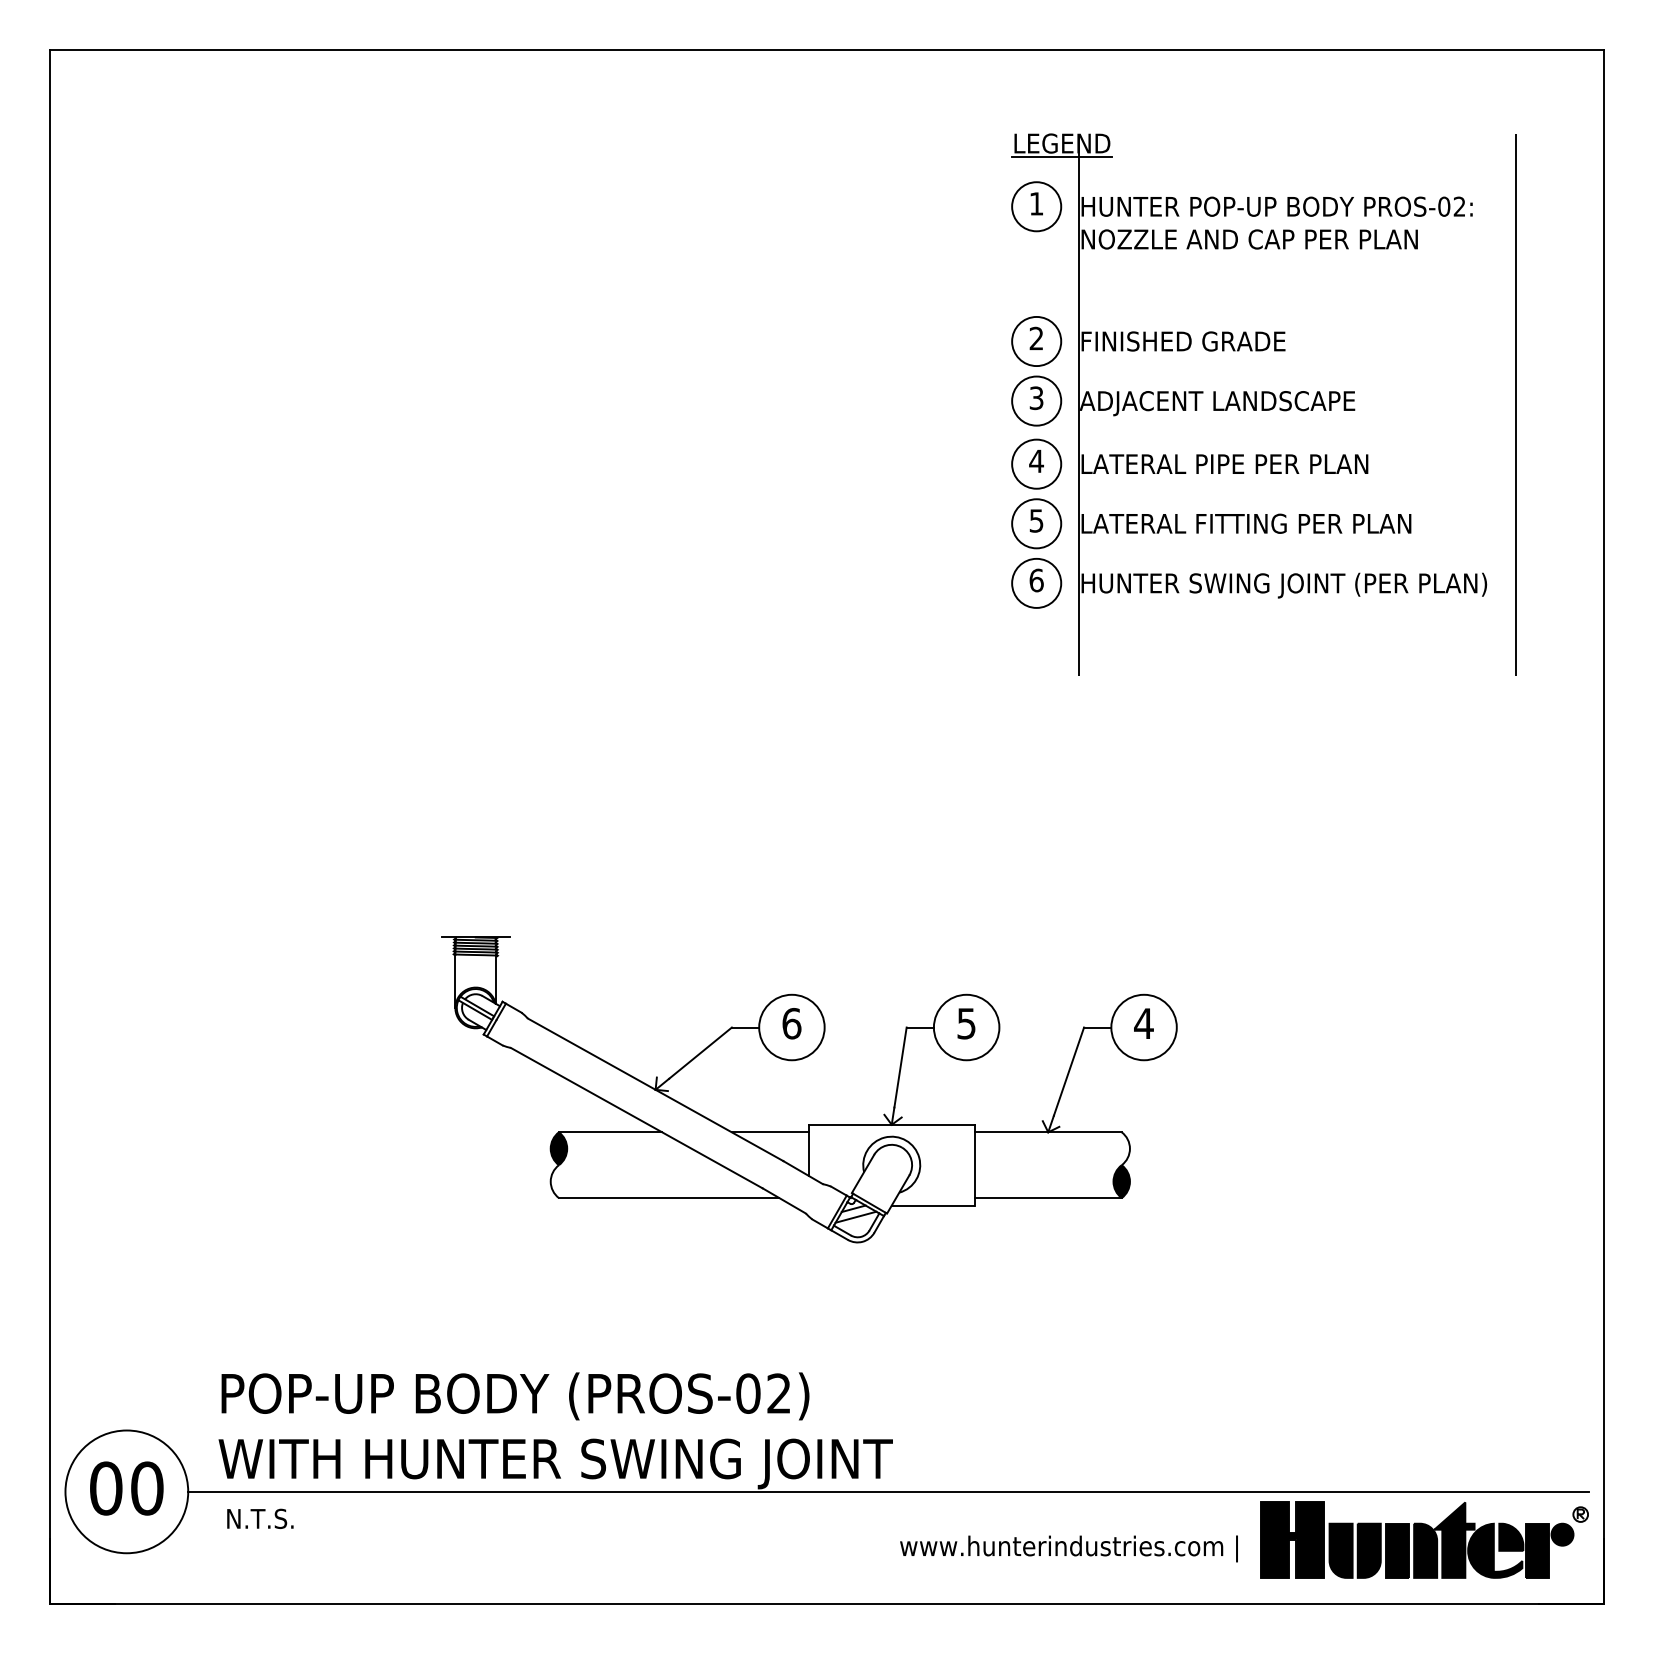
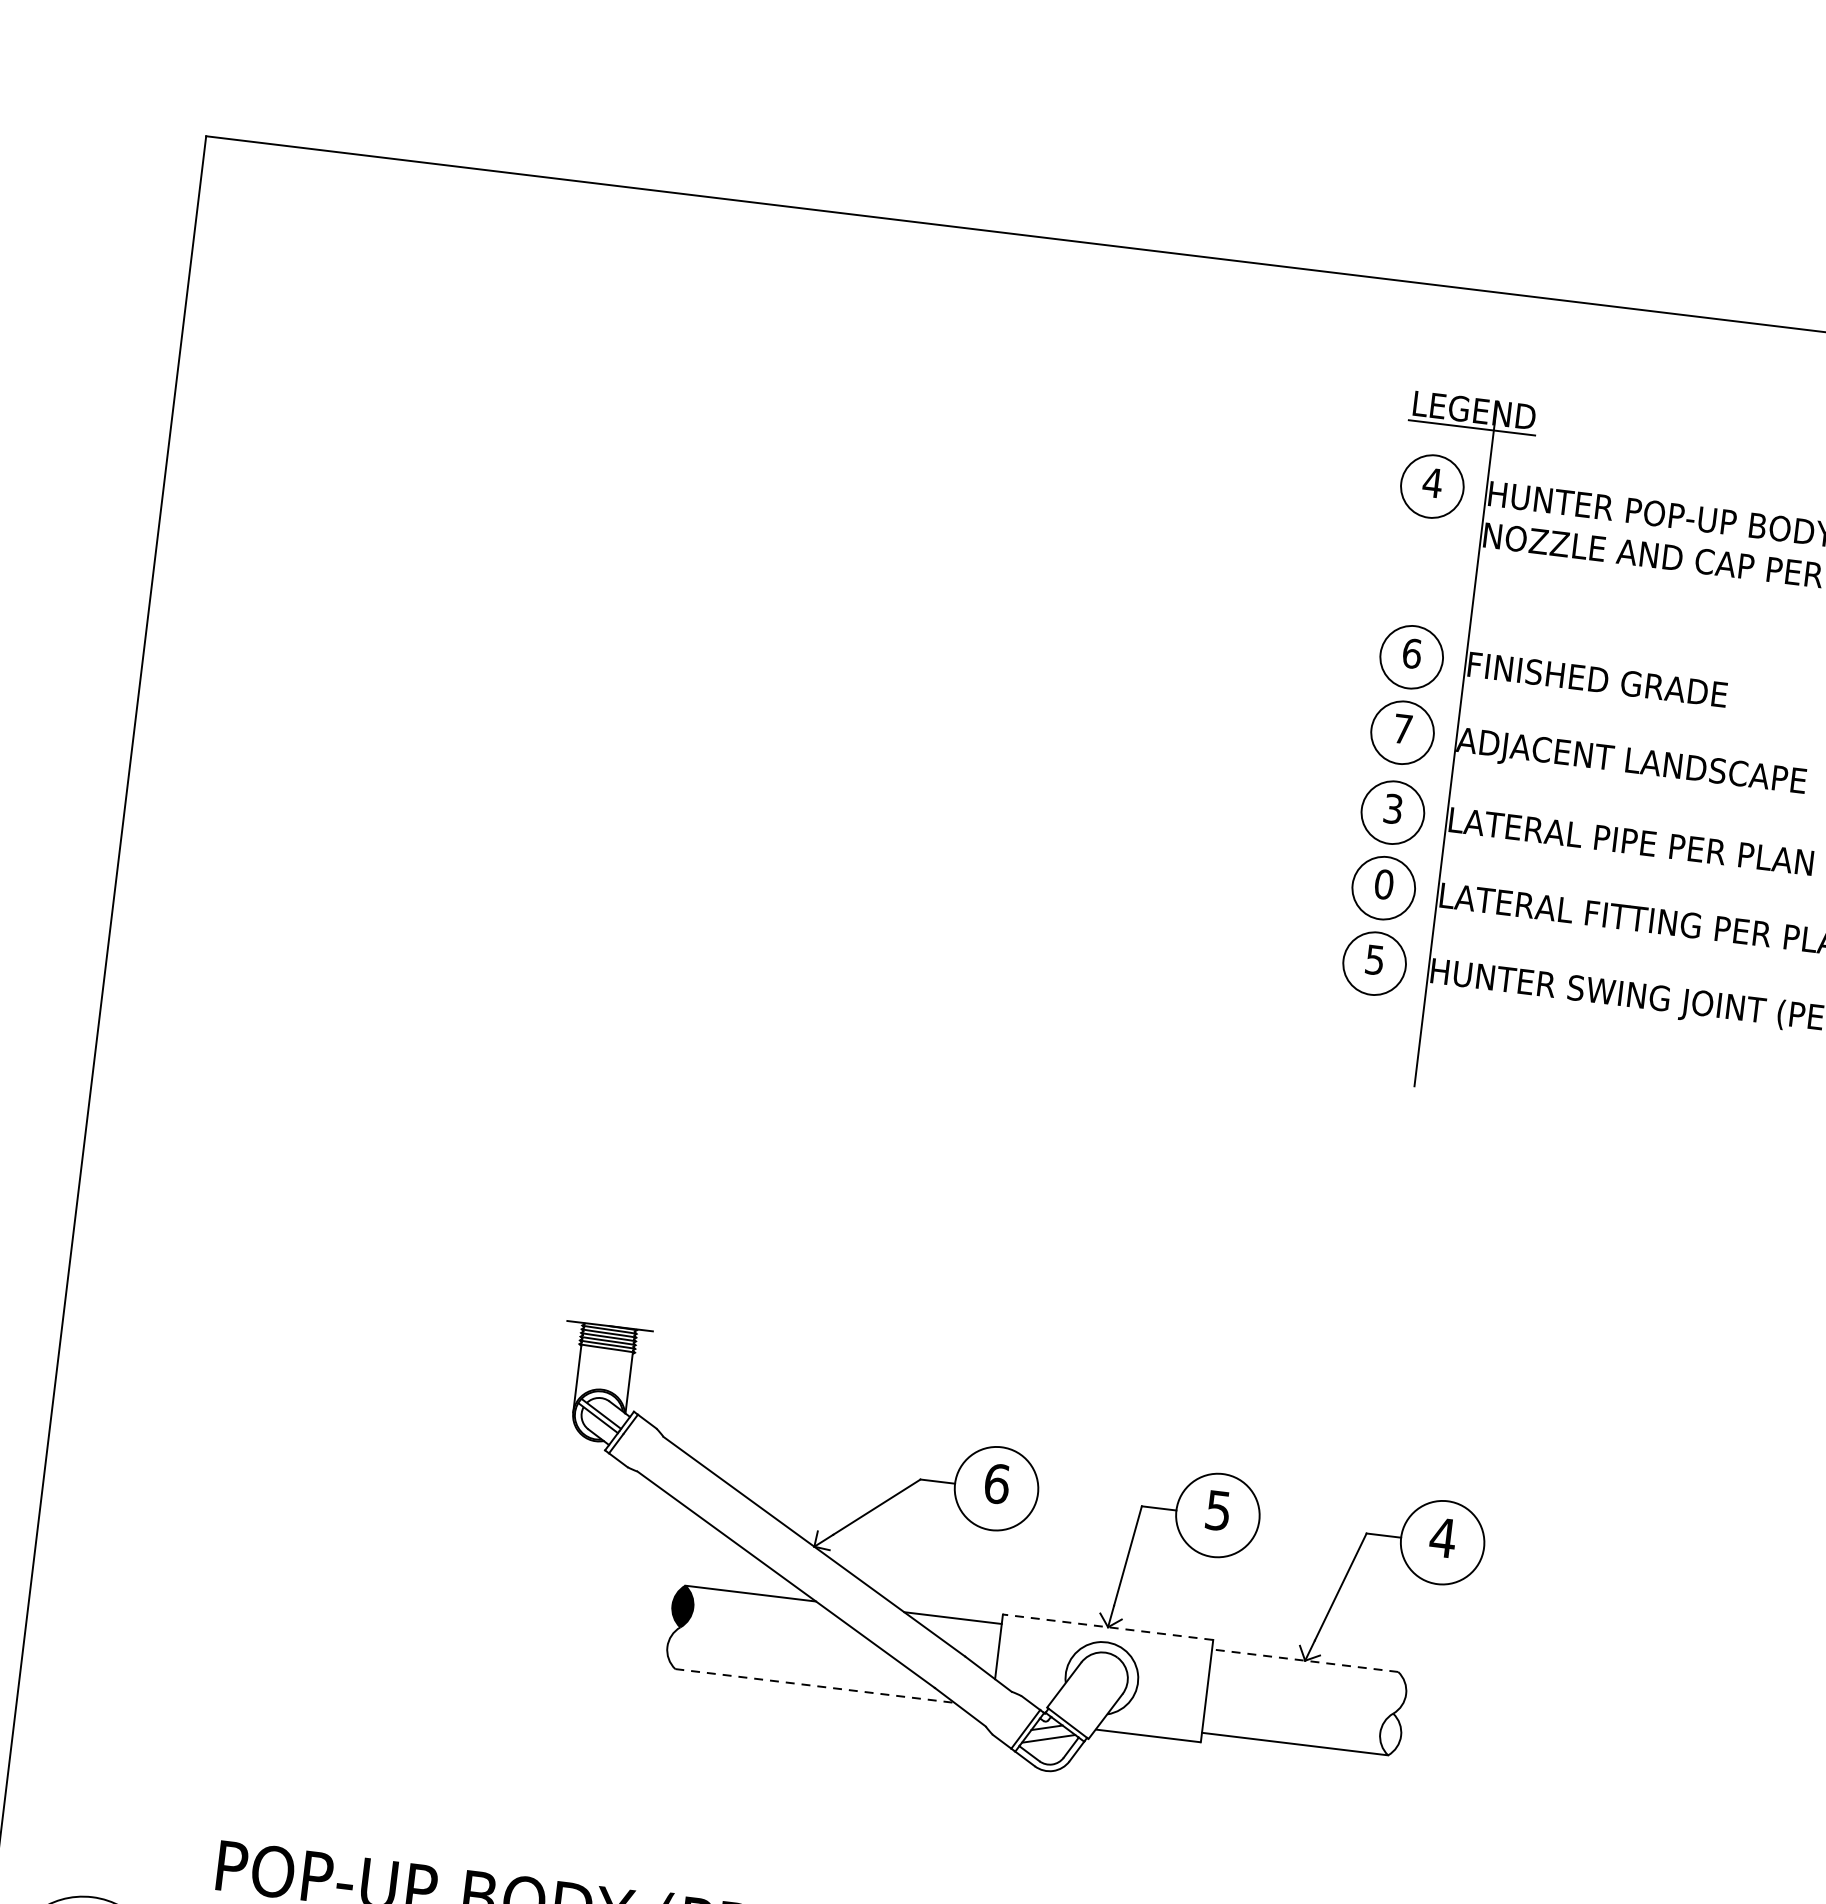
text: (1036, 203) -> (1432, 482), 1 -> 4
text: (1036, 338) -> (1411, 653), 2 -> 6
text: (1036, 398) -> (1402, 729), 3 -> 7
text: (1036, 461) -> (1393, 809), 4 -> 3
text: (1036, 520) -> (1384, 883), 5 -> 0
text: (1036, 580) -> (1374, 959), 6 -> 5
line: (891, 1124) -> (1107, 1626), solid -> dashed
line: (1047, 1132) -> (1304, 1660), solid -> dashed
fill: (1121, 1181) -> (1390, 1734), removed
line: (669, 1198) -> (815, 1686), solid -> dashed

